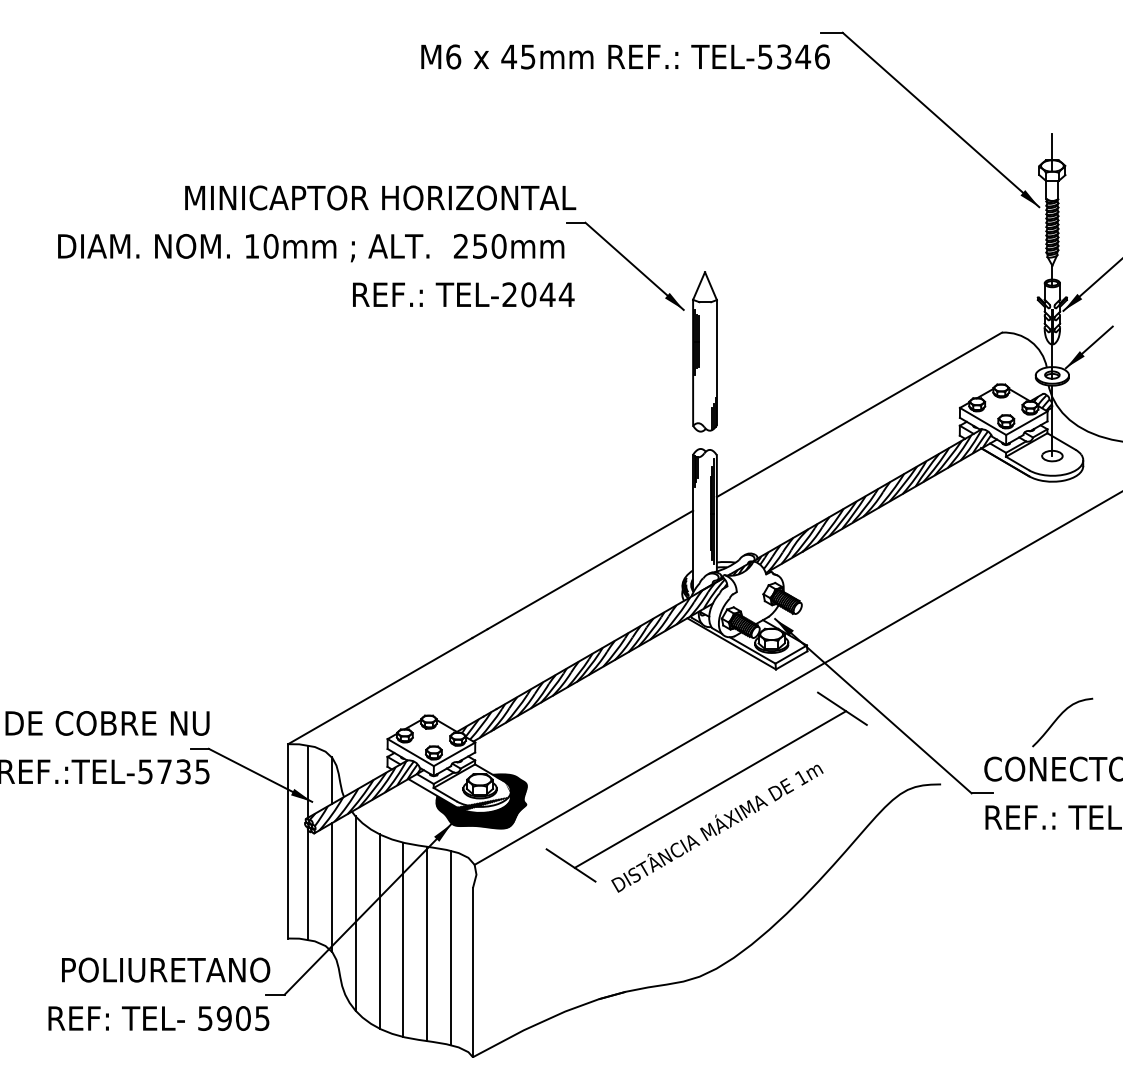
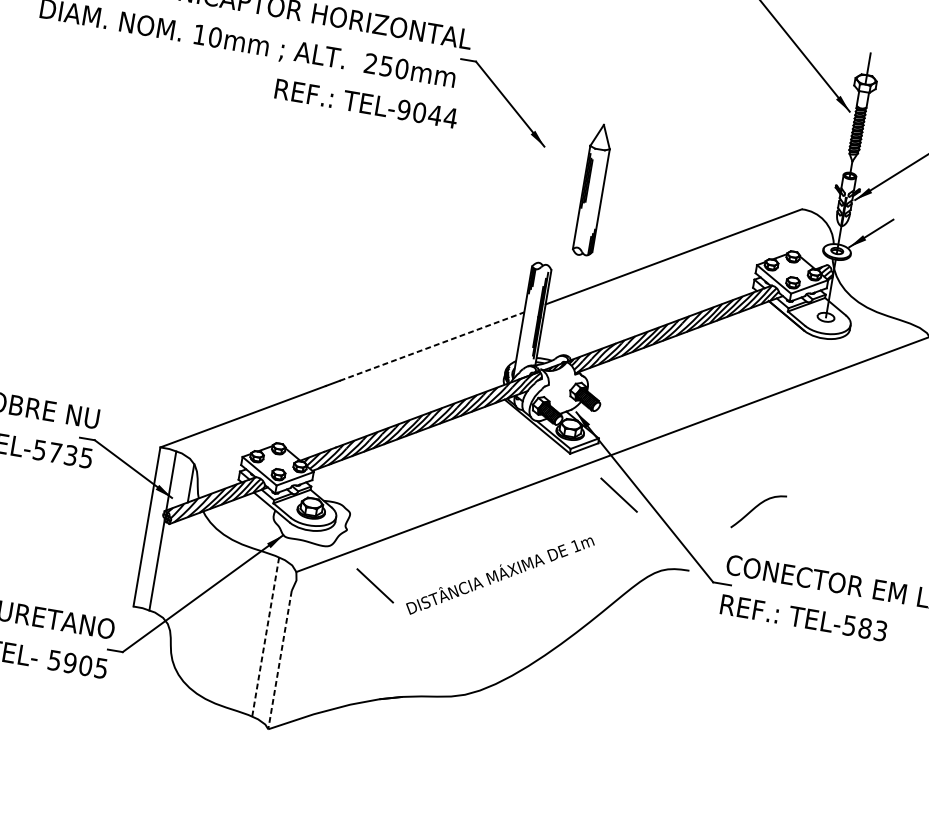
text: (509, 294) -> (403, 109), TEL-2044 -> TEL-9044
part: (704, 351) -> (592, 189), moved
line: (590, 569) -> (432, 346), solid -> dashed
curve: (1058, 718) -> (755, 507), moved
line: (710, 789) -> (499, 542), removed
hatch: (481, 801) -> (310, 521), removed
line: (331, 887) -> (176, 570), removed
line: (355, 913) -> (192, 595), removed
line: (379, 931) -> (209, 613), removed
line: (403, 939) -> (227, 623), removed
line: (427, 943) -> (246, 629), removed
line: (451, 948) -> (265, 637), solid -> dashed
line: (472, 973) -> (279, 660), solid -> dashed

